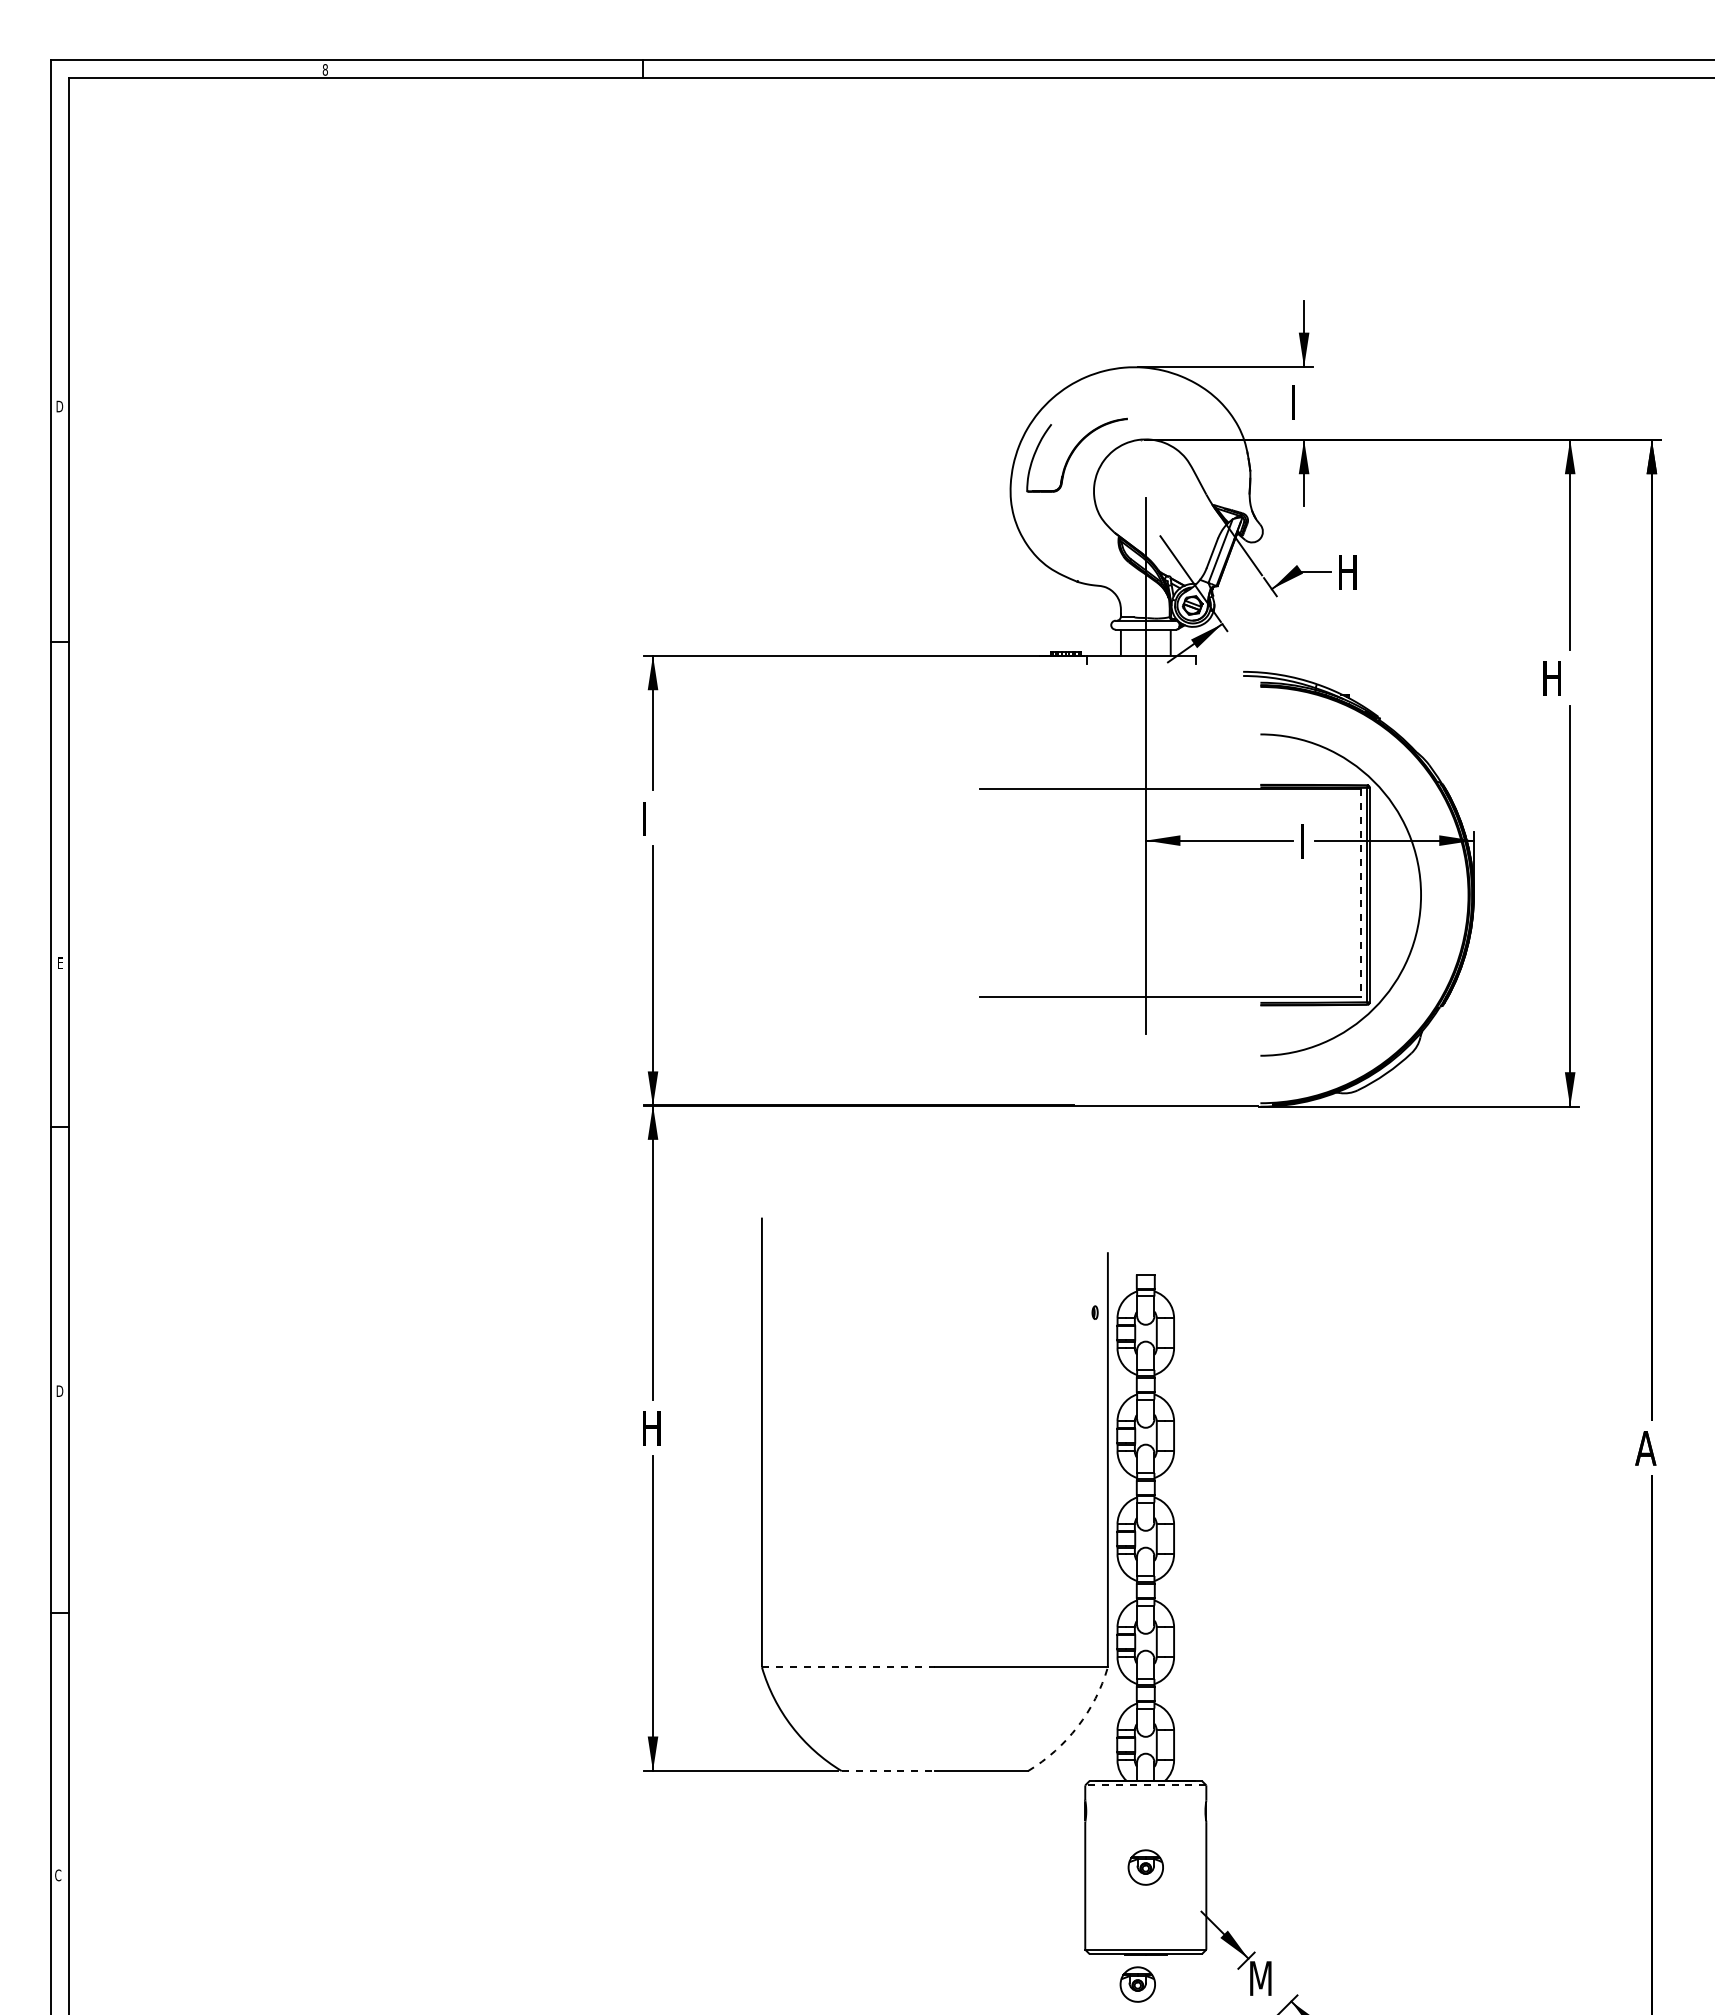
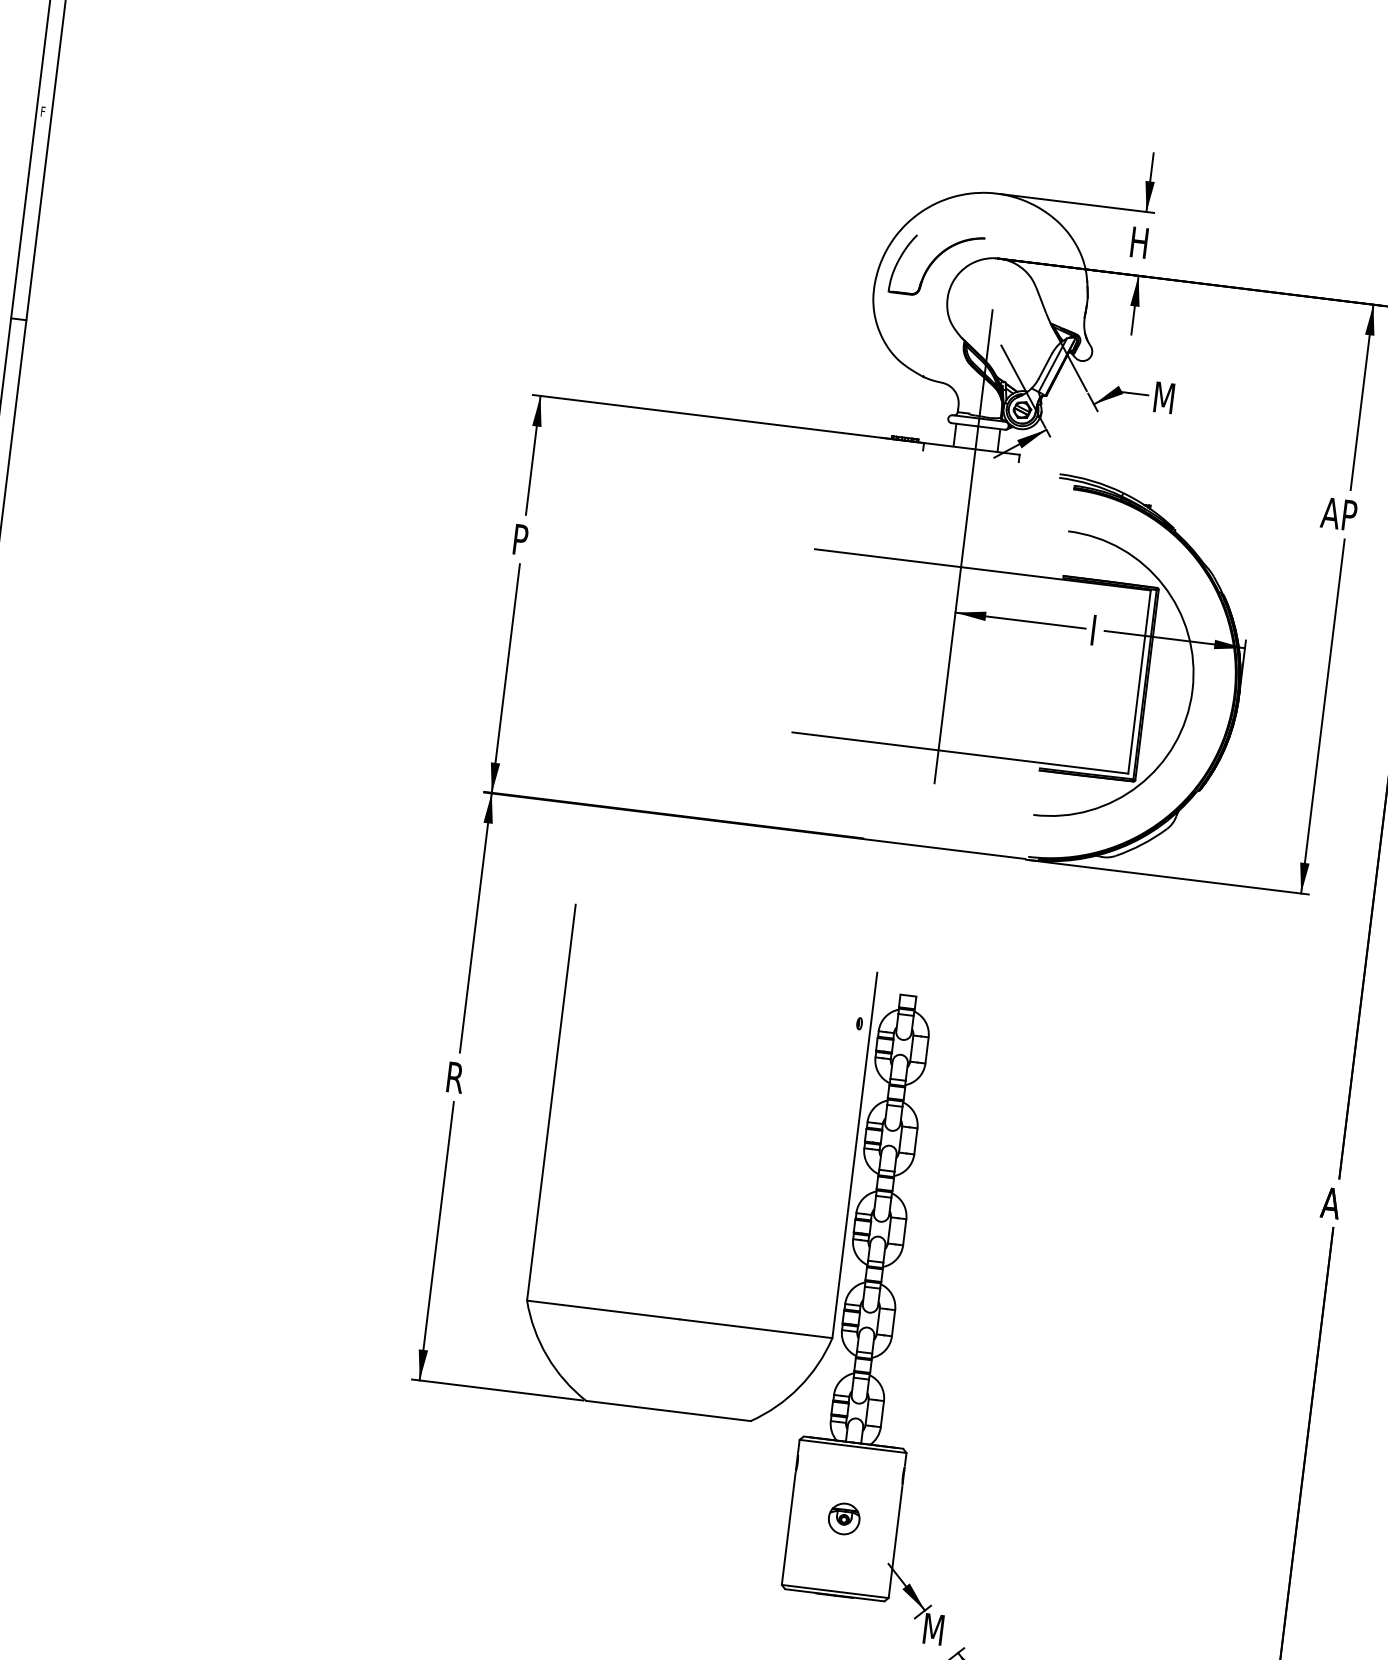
text: (1301, 402) -> (1140, 242), I -> H
text: (59, 406) -> (43, 111), D -> F
text: (1349, 572) -> (1164, 398), H -> M
text: (1560, 678) -> (1339, 514), H -> AP
text: (650, 818) -> (520, 539), I -> P
line: (1360, 892) -> (1139, 681), dashed -> solid
text: (651, 1428) -> (455, 1077), H -> R
line: (848, 1667) -> (603, 1310), dashed -> solid
arc: (1077, 1726) -> (799, 1387), dashed -> solid
line: (888, 1771) -> (627, 1406), dashed -> solid
line: (1145, 1785) -> (852, 1446), dashed -> solid
part: (1137, 1984) -> (824, 1621), removed

